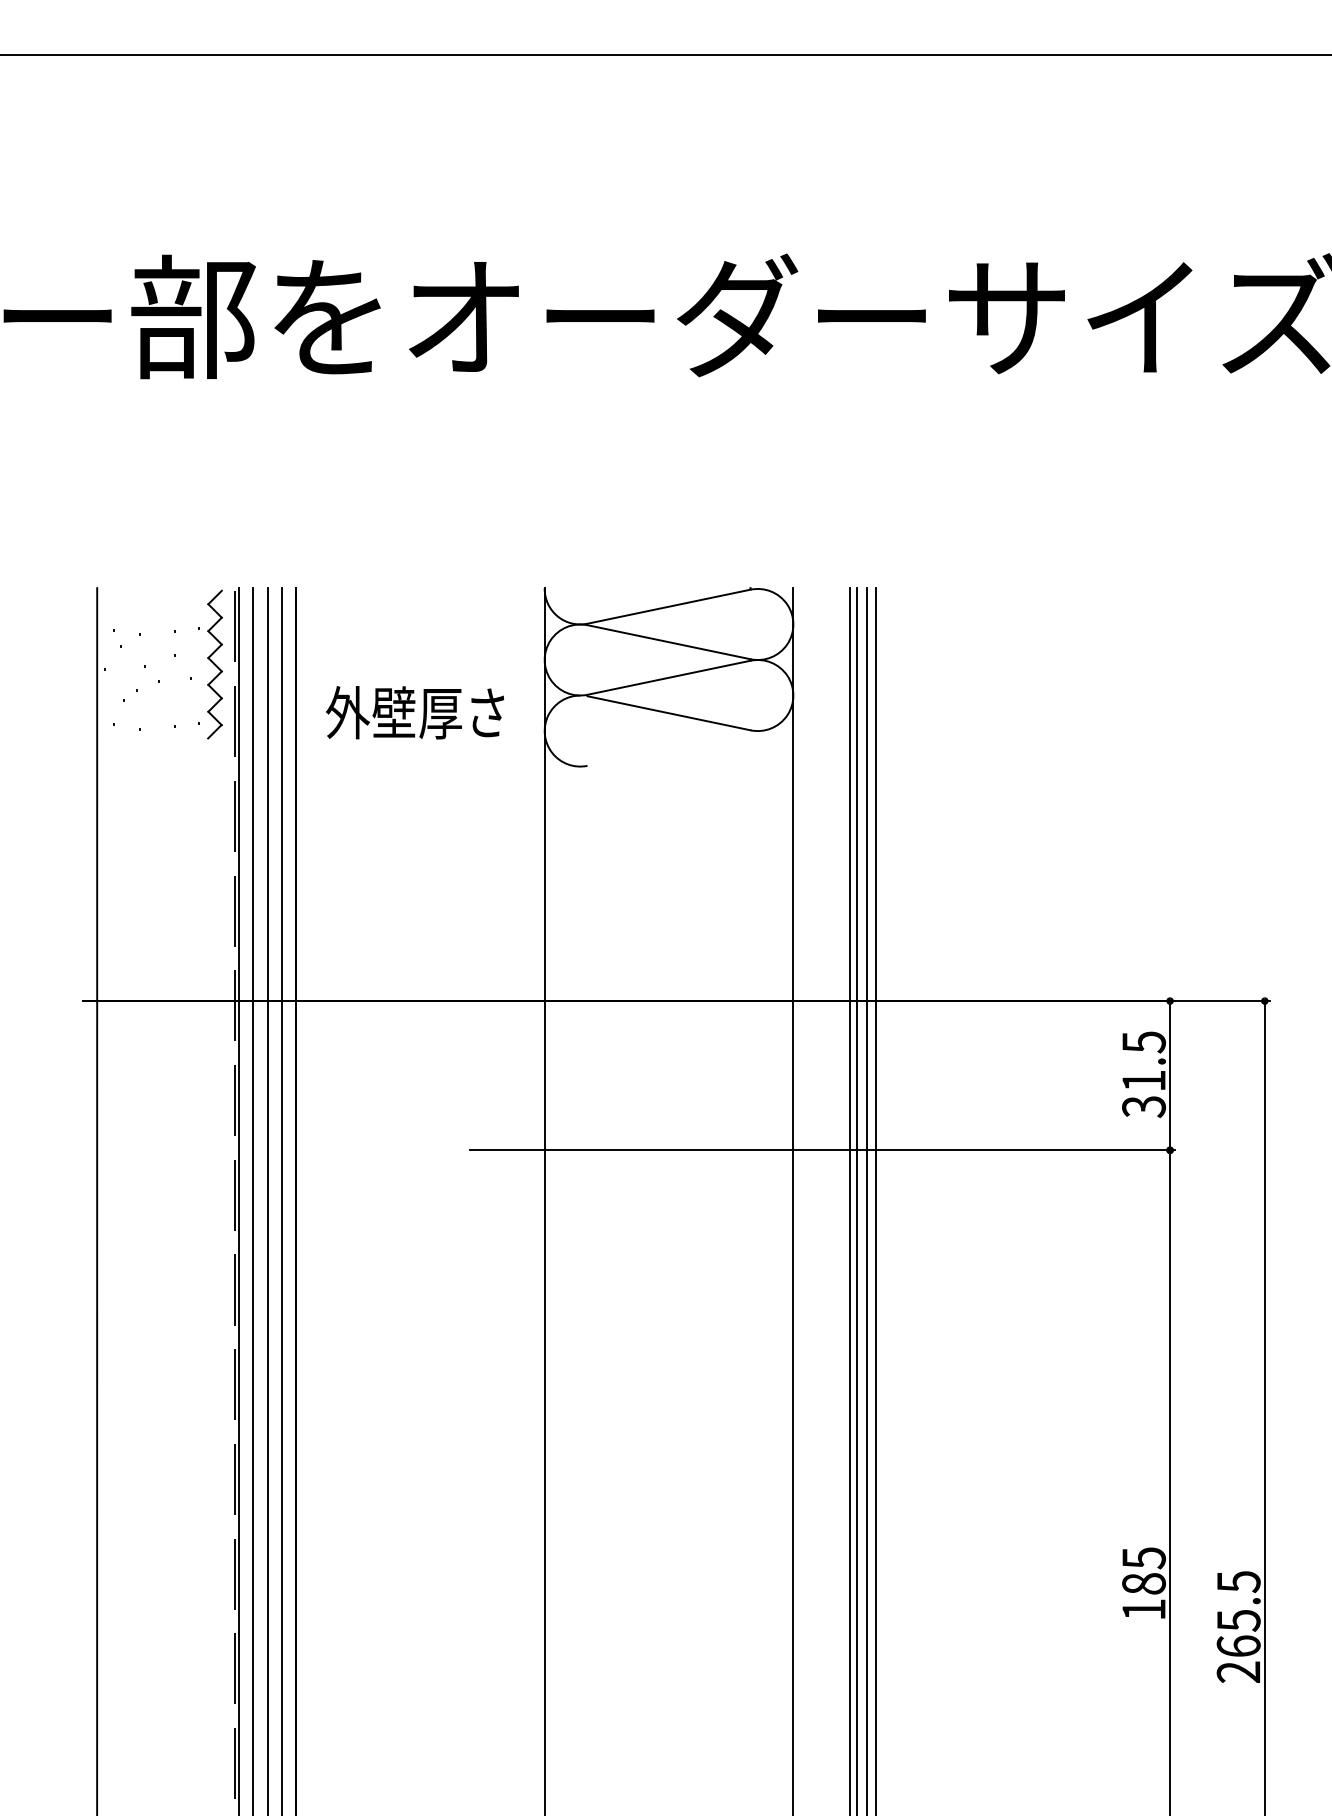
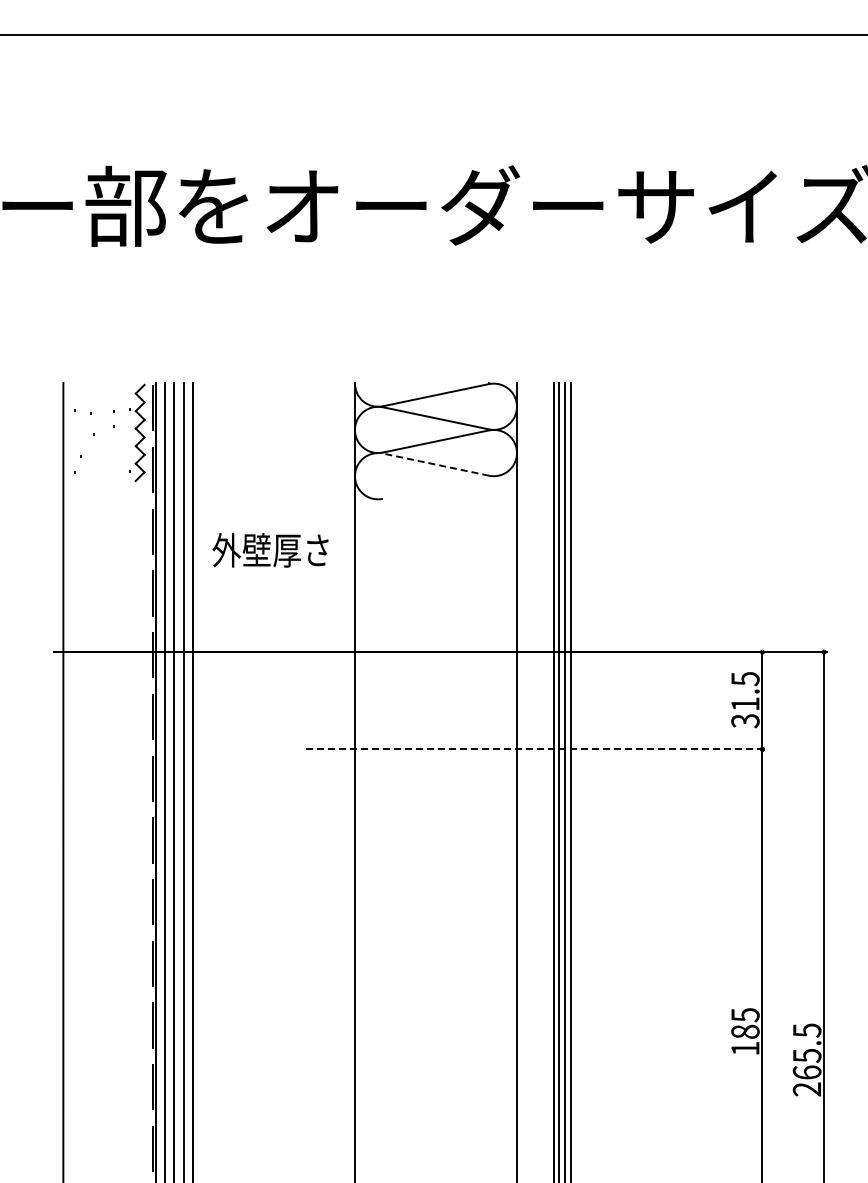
text: (415, 711) -> (270, 549), moved
line: (668, 713) -> (435, 464), solid -> dashed
line: (821, 1150) -> (535, 749), solid -> dashed

